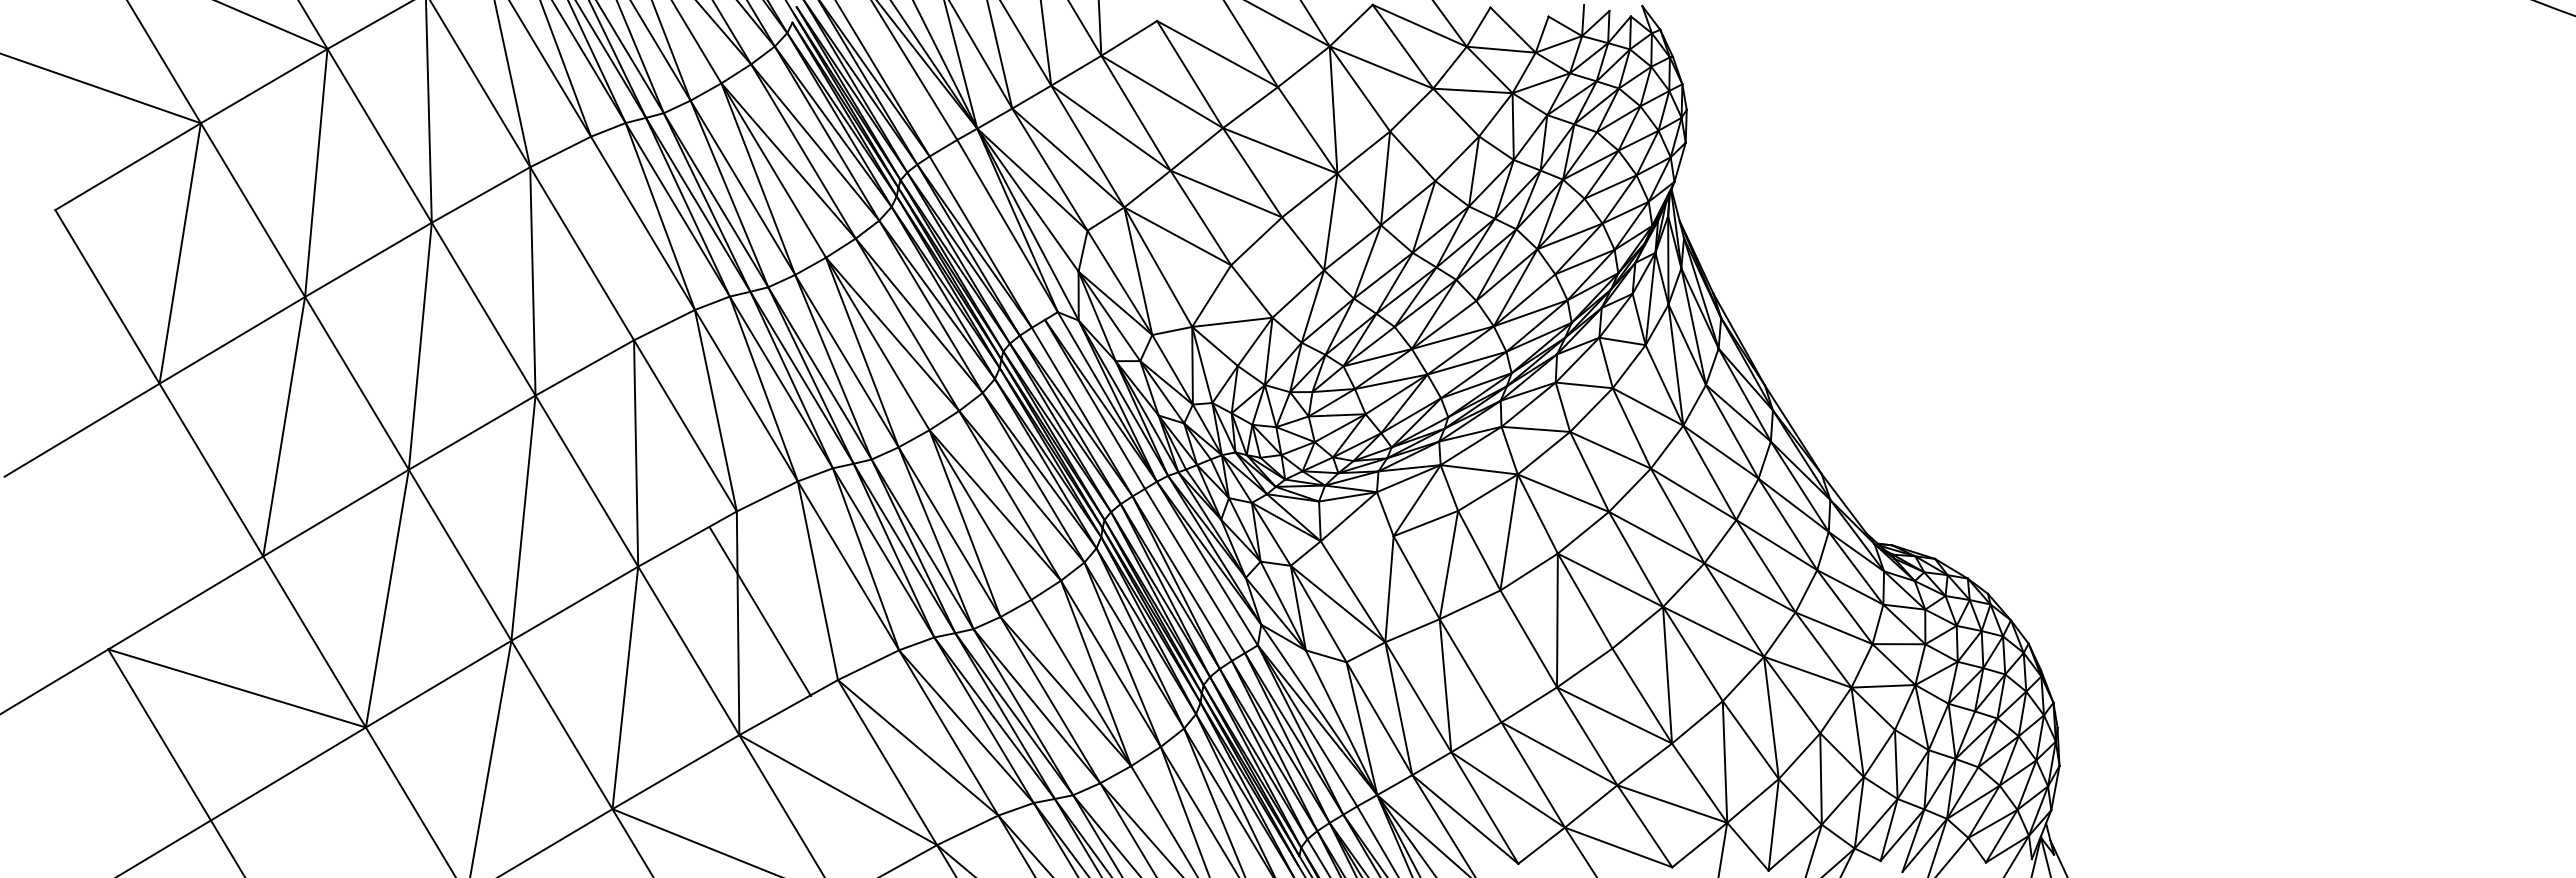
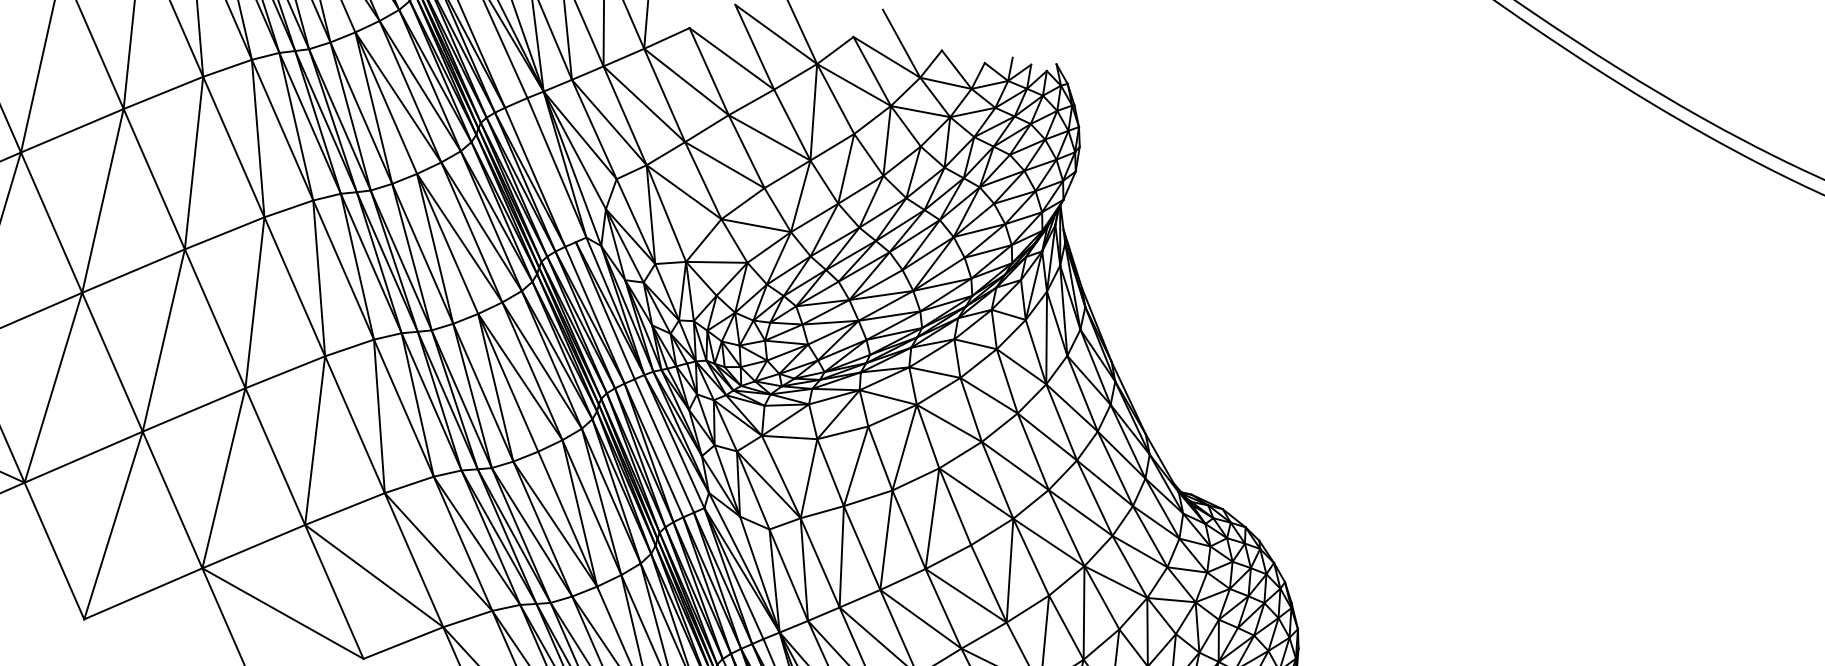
line: (1434, 134) -> (887, 140), added
line: (612, 238) -> (258, 138), added
line: (1277, 267) -> (756, 225), added
line: (1356, 538) -> (789, 437), added
line: (759, 611) -> (354, 424), moved
line: (1500, 656) -> (886, 540), added

